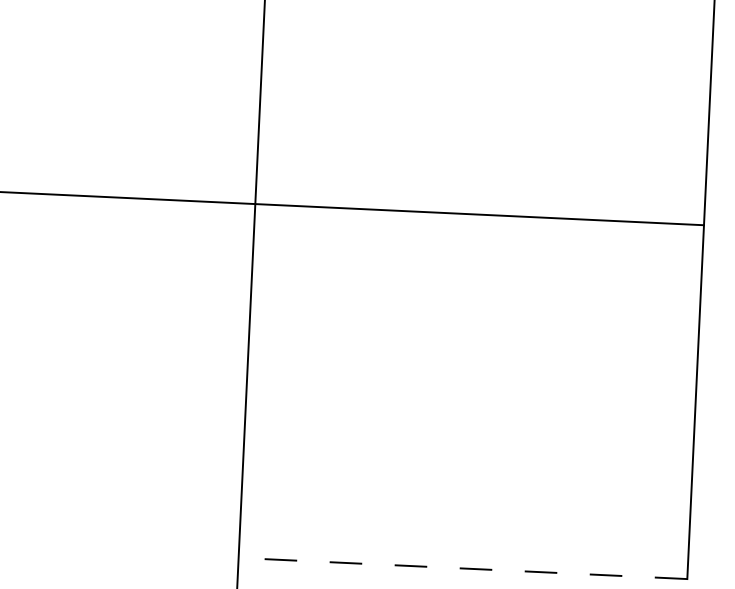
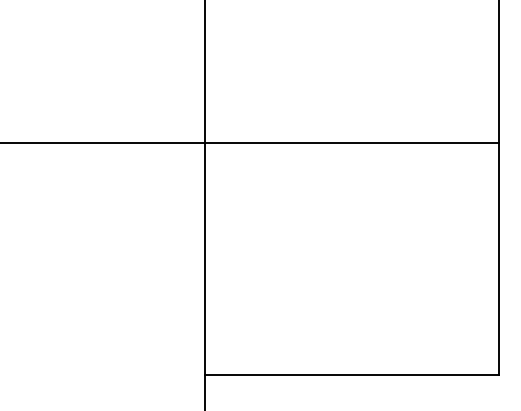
line: (462, 569) -> (351, 375), dashed -> solid

